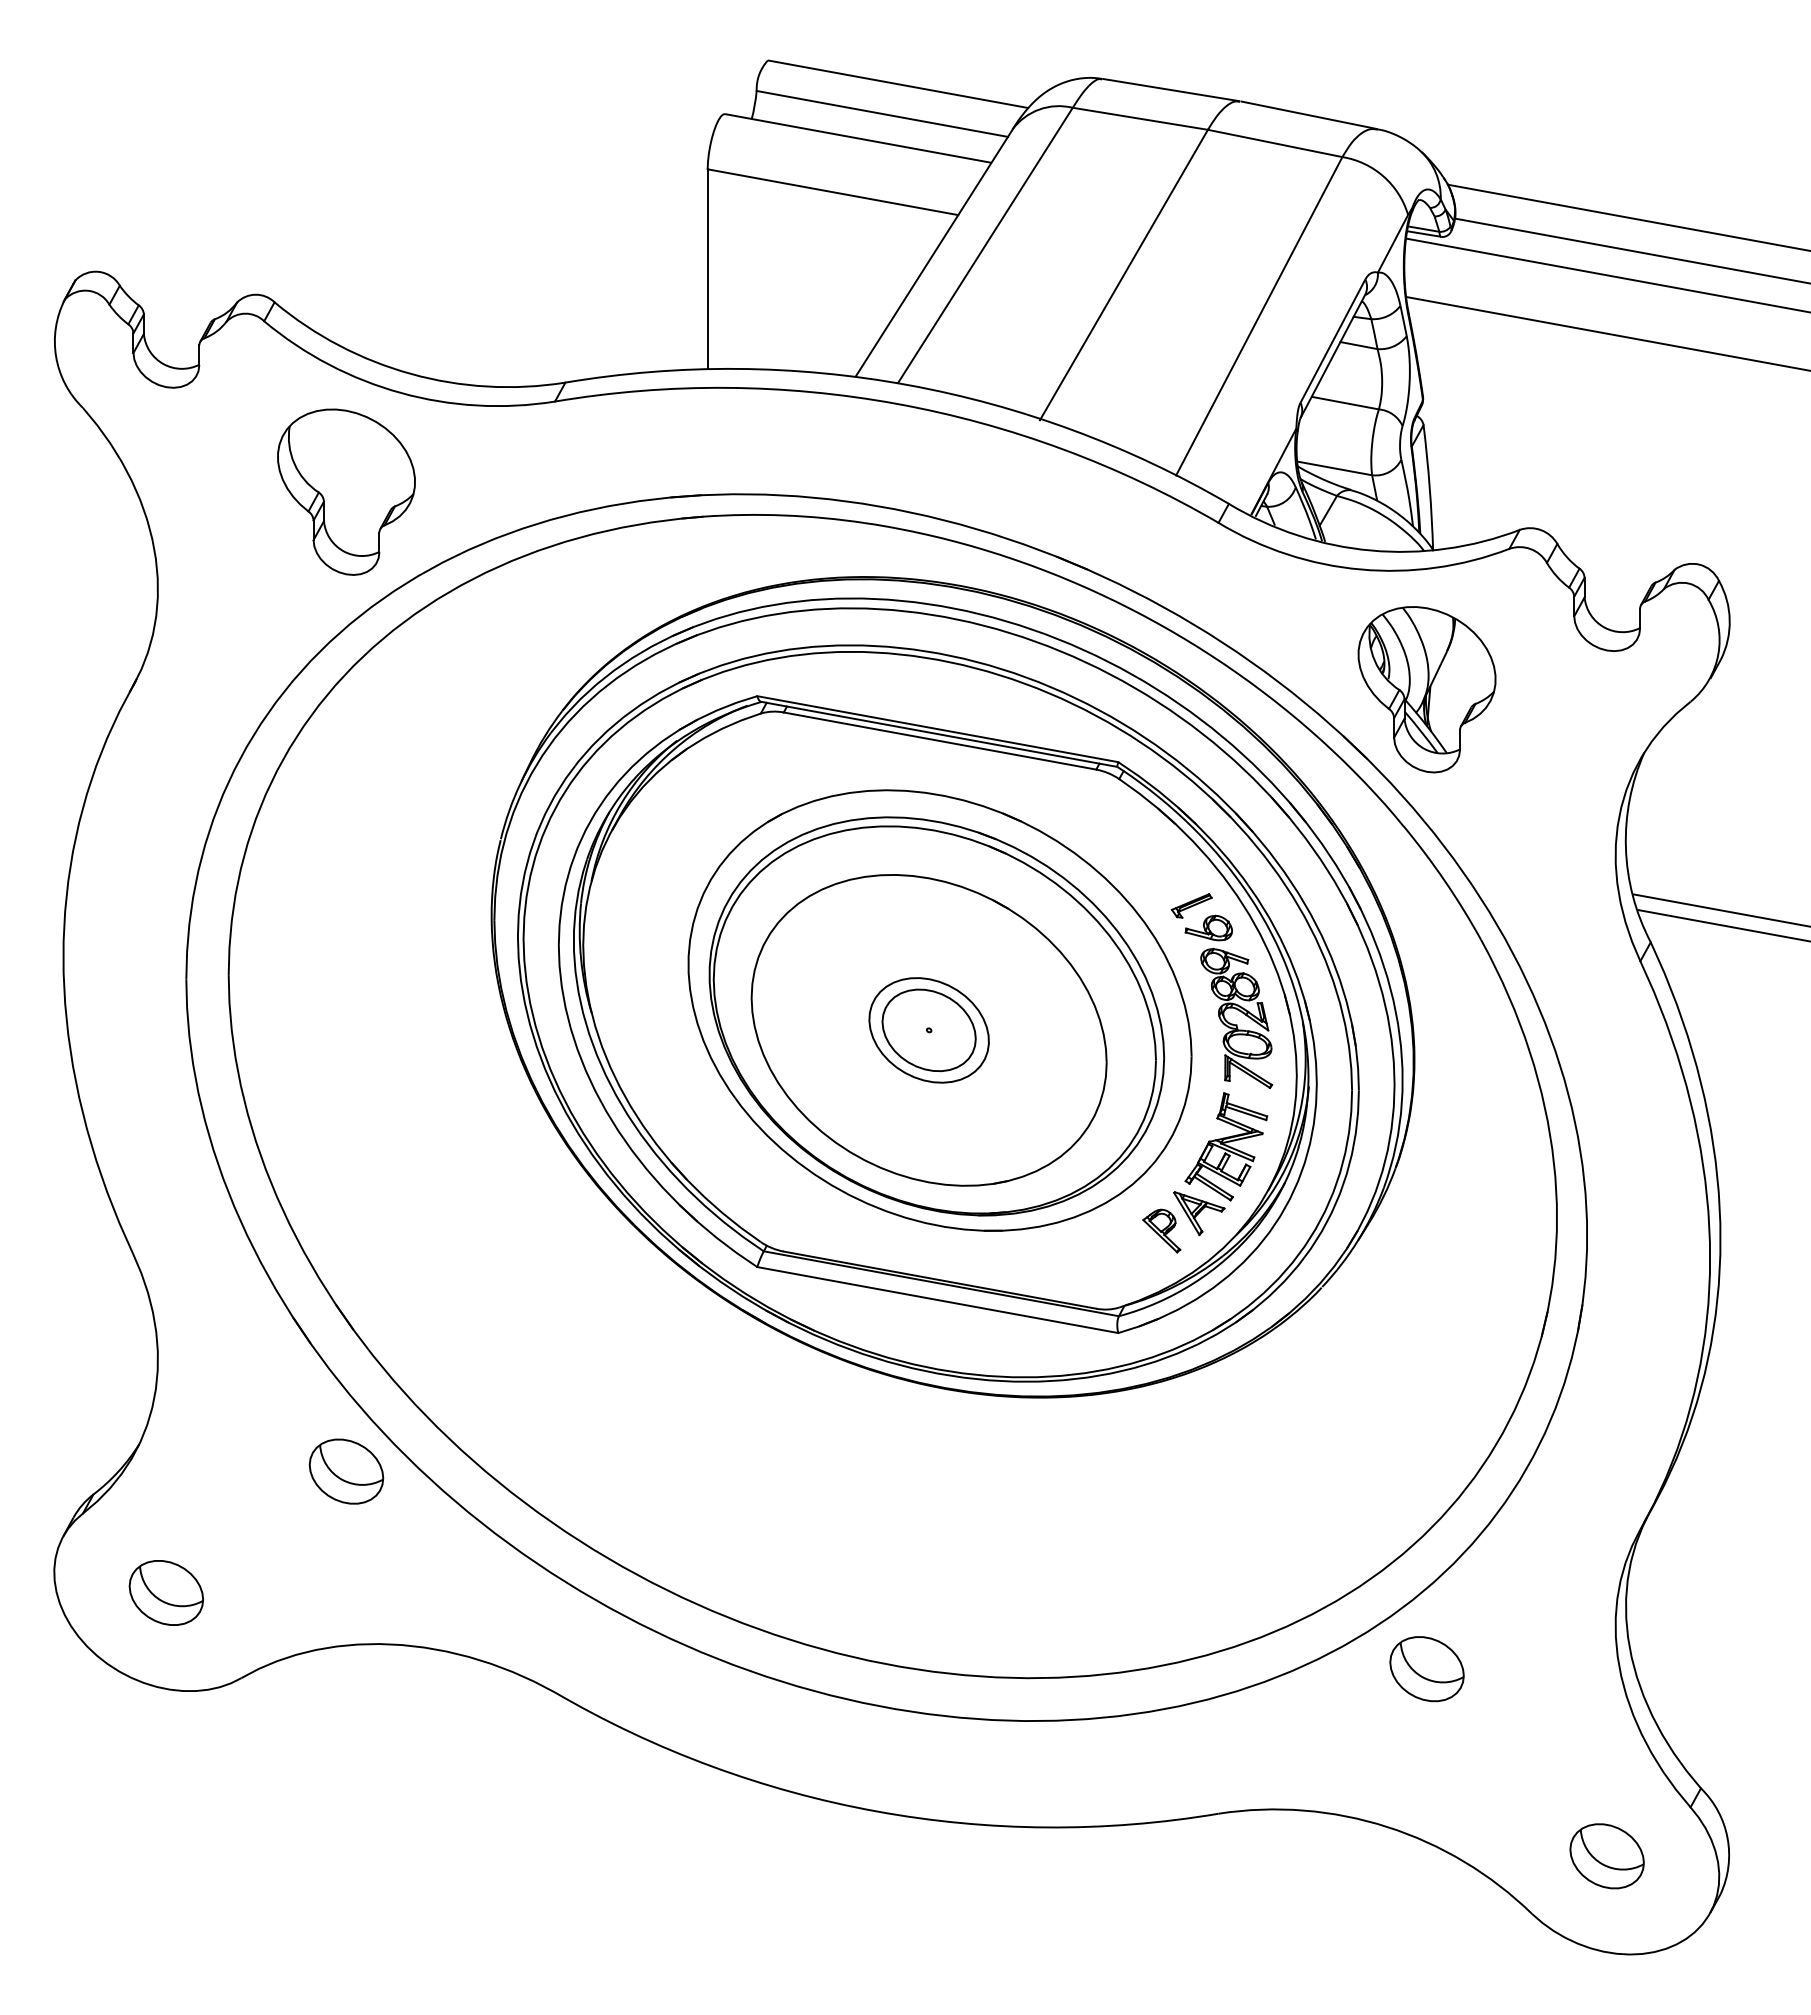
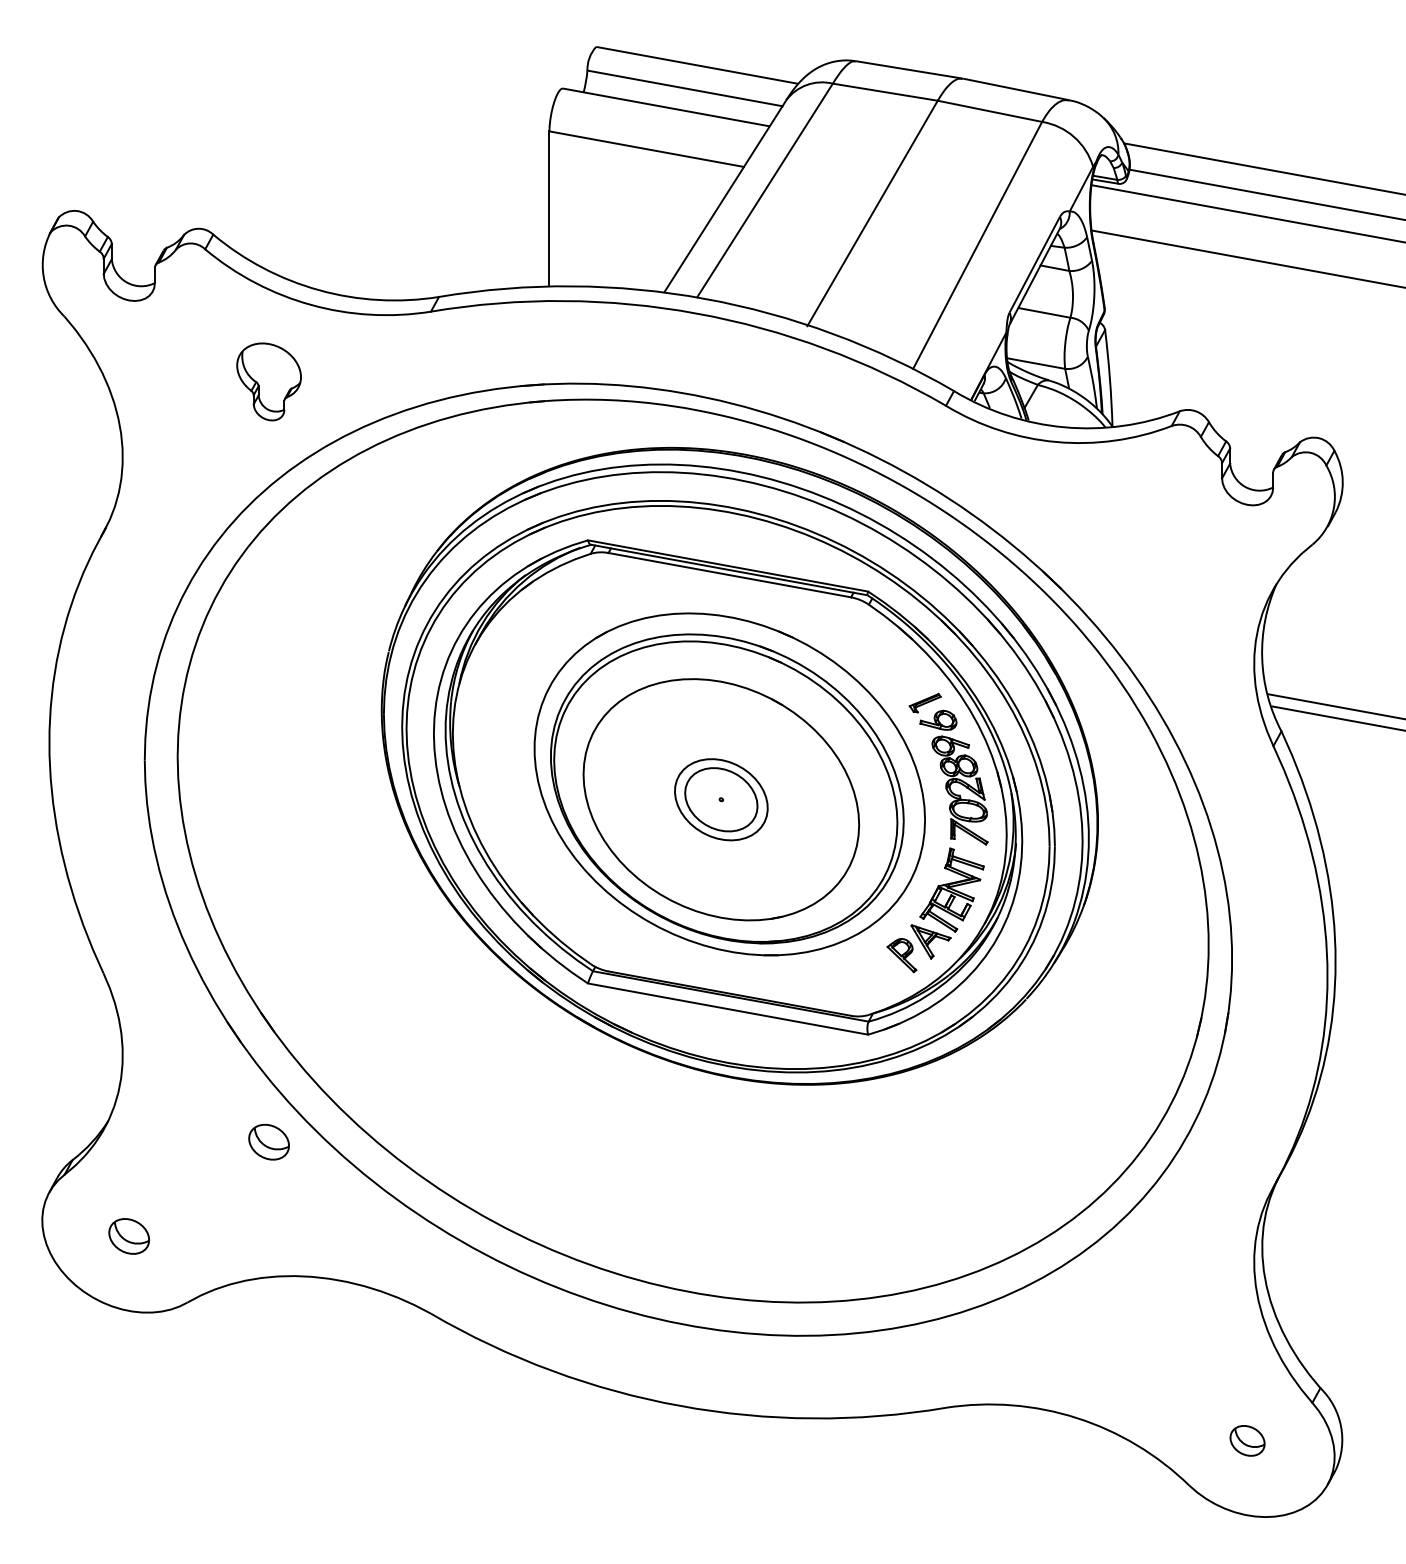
part: (346, 491) -> (269, 381), size x0.6
part: (1426, 689) -> (1107, 535), removed
part: (346, 1471) -> (269, 1142), size x0.7
part: (165, 1592) -> (128, 1236), size x0.7
part: (1426, 1669) -> (1107, 1295), removed
part: (1606, 1856) -> (1247, 1440), size x0.6

